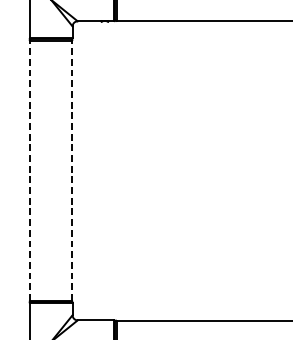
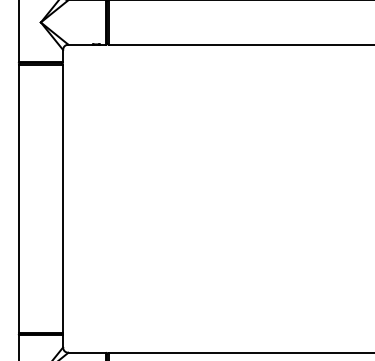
line: (29, 170) -> (18, 198), dashed -> solid
line: (72, 170) -> (62, 198), dashed -> solid

